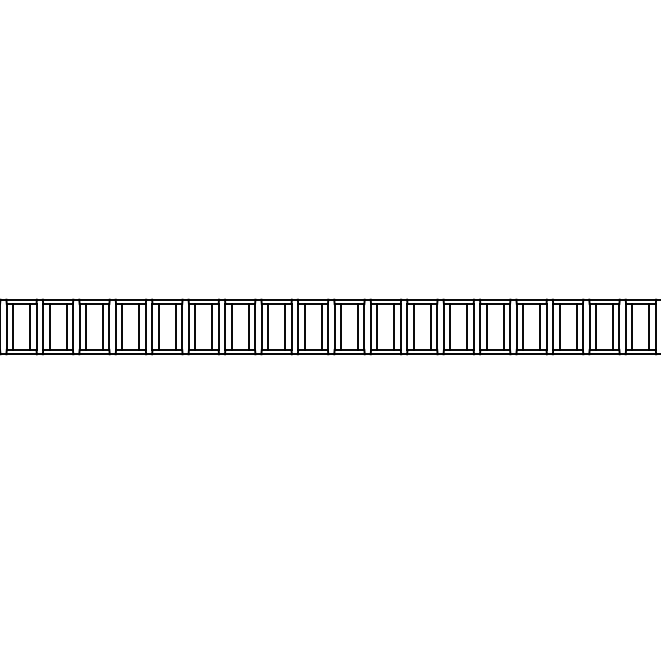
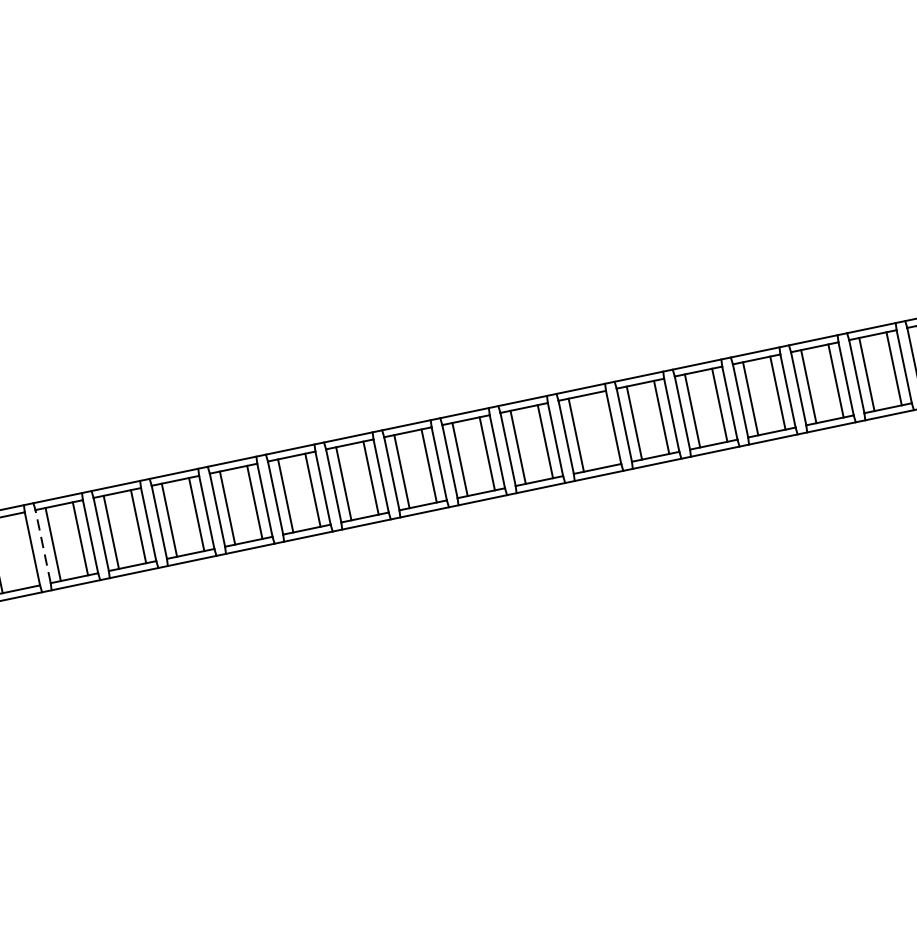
line: (30, 326) -> (22, 550), removed
line: (43, 326) -> (43, 545), solid -> dashed
line: (394, 326) -> (603, 428), removed

